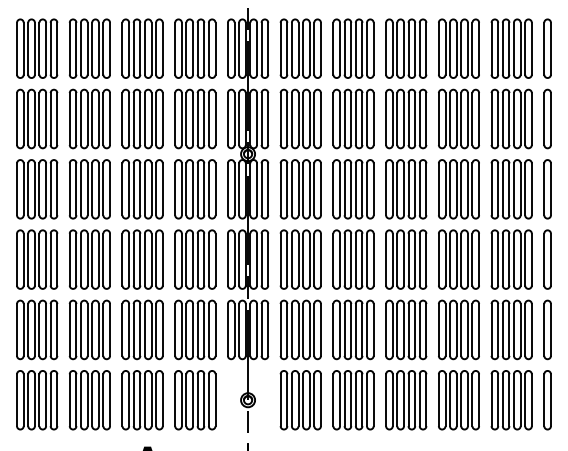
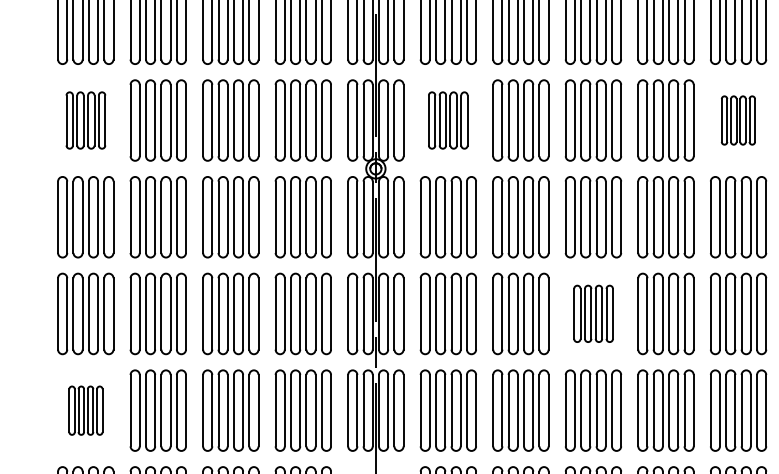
part: (37, 118) -> (86, 119), size x0.7
part: (300, 118) -> (447, 119), size x0.7
part: (511, 118) -> (738, 119), size x0.6
part: (406, 259) -> (593, 313), size x0.7
part: (37, 329) -> (86, 410), size x0.6

